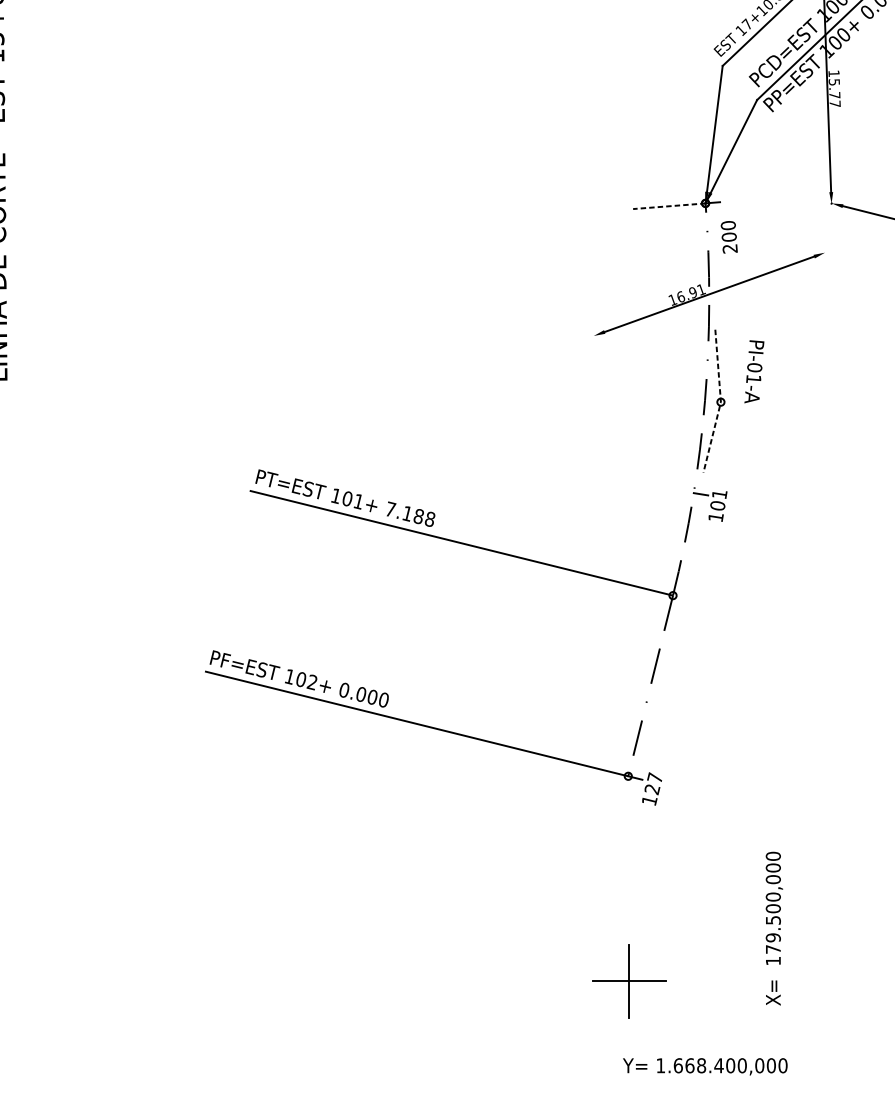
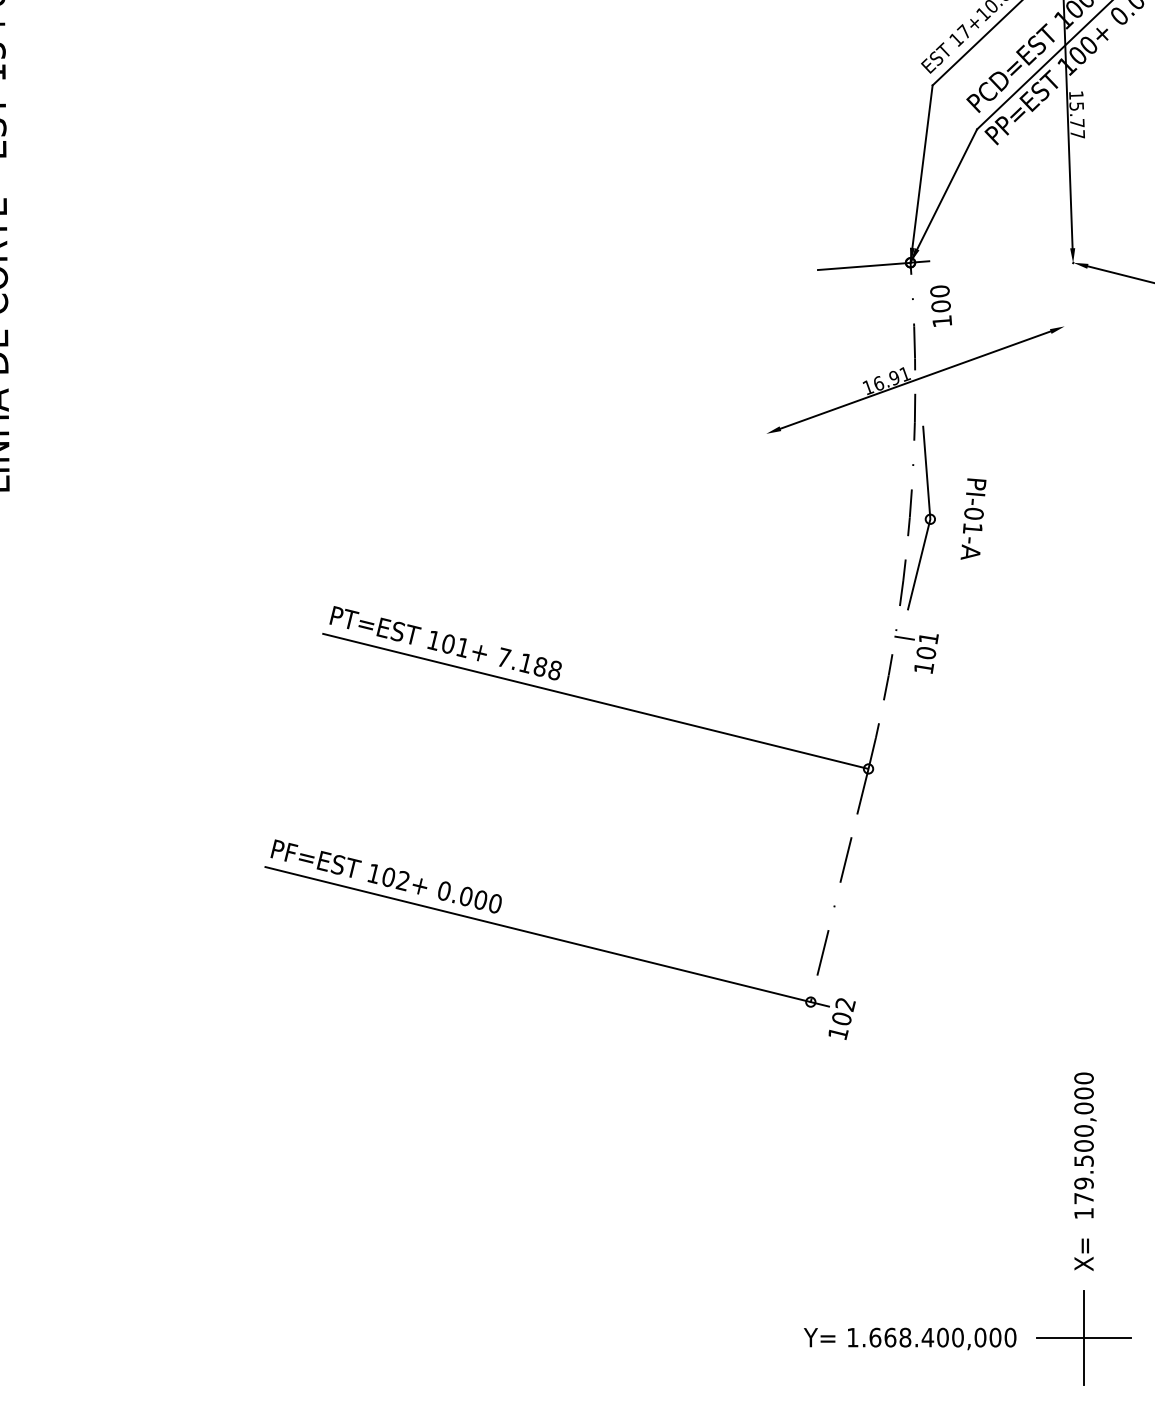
line: (669, 206) -> (863, 266), dashed -> solid
text: (730, 248) -> (942, 321), 200 -> 100
text: (754, 371) -> (973, 518), moved
line: (721, 402) -> (930, 519), dashed -> solid
text: (653, 783) -> (843, 1011), 127 -> 102
text: (774, 928) -> (1085, 1171), moved
part: (628, 981) -> (1083, 1337), moved
text: (705, 1066) -> (910, 1338), moved

